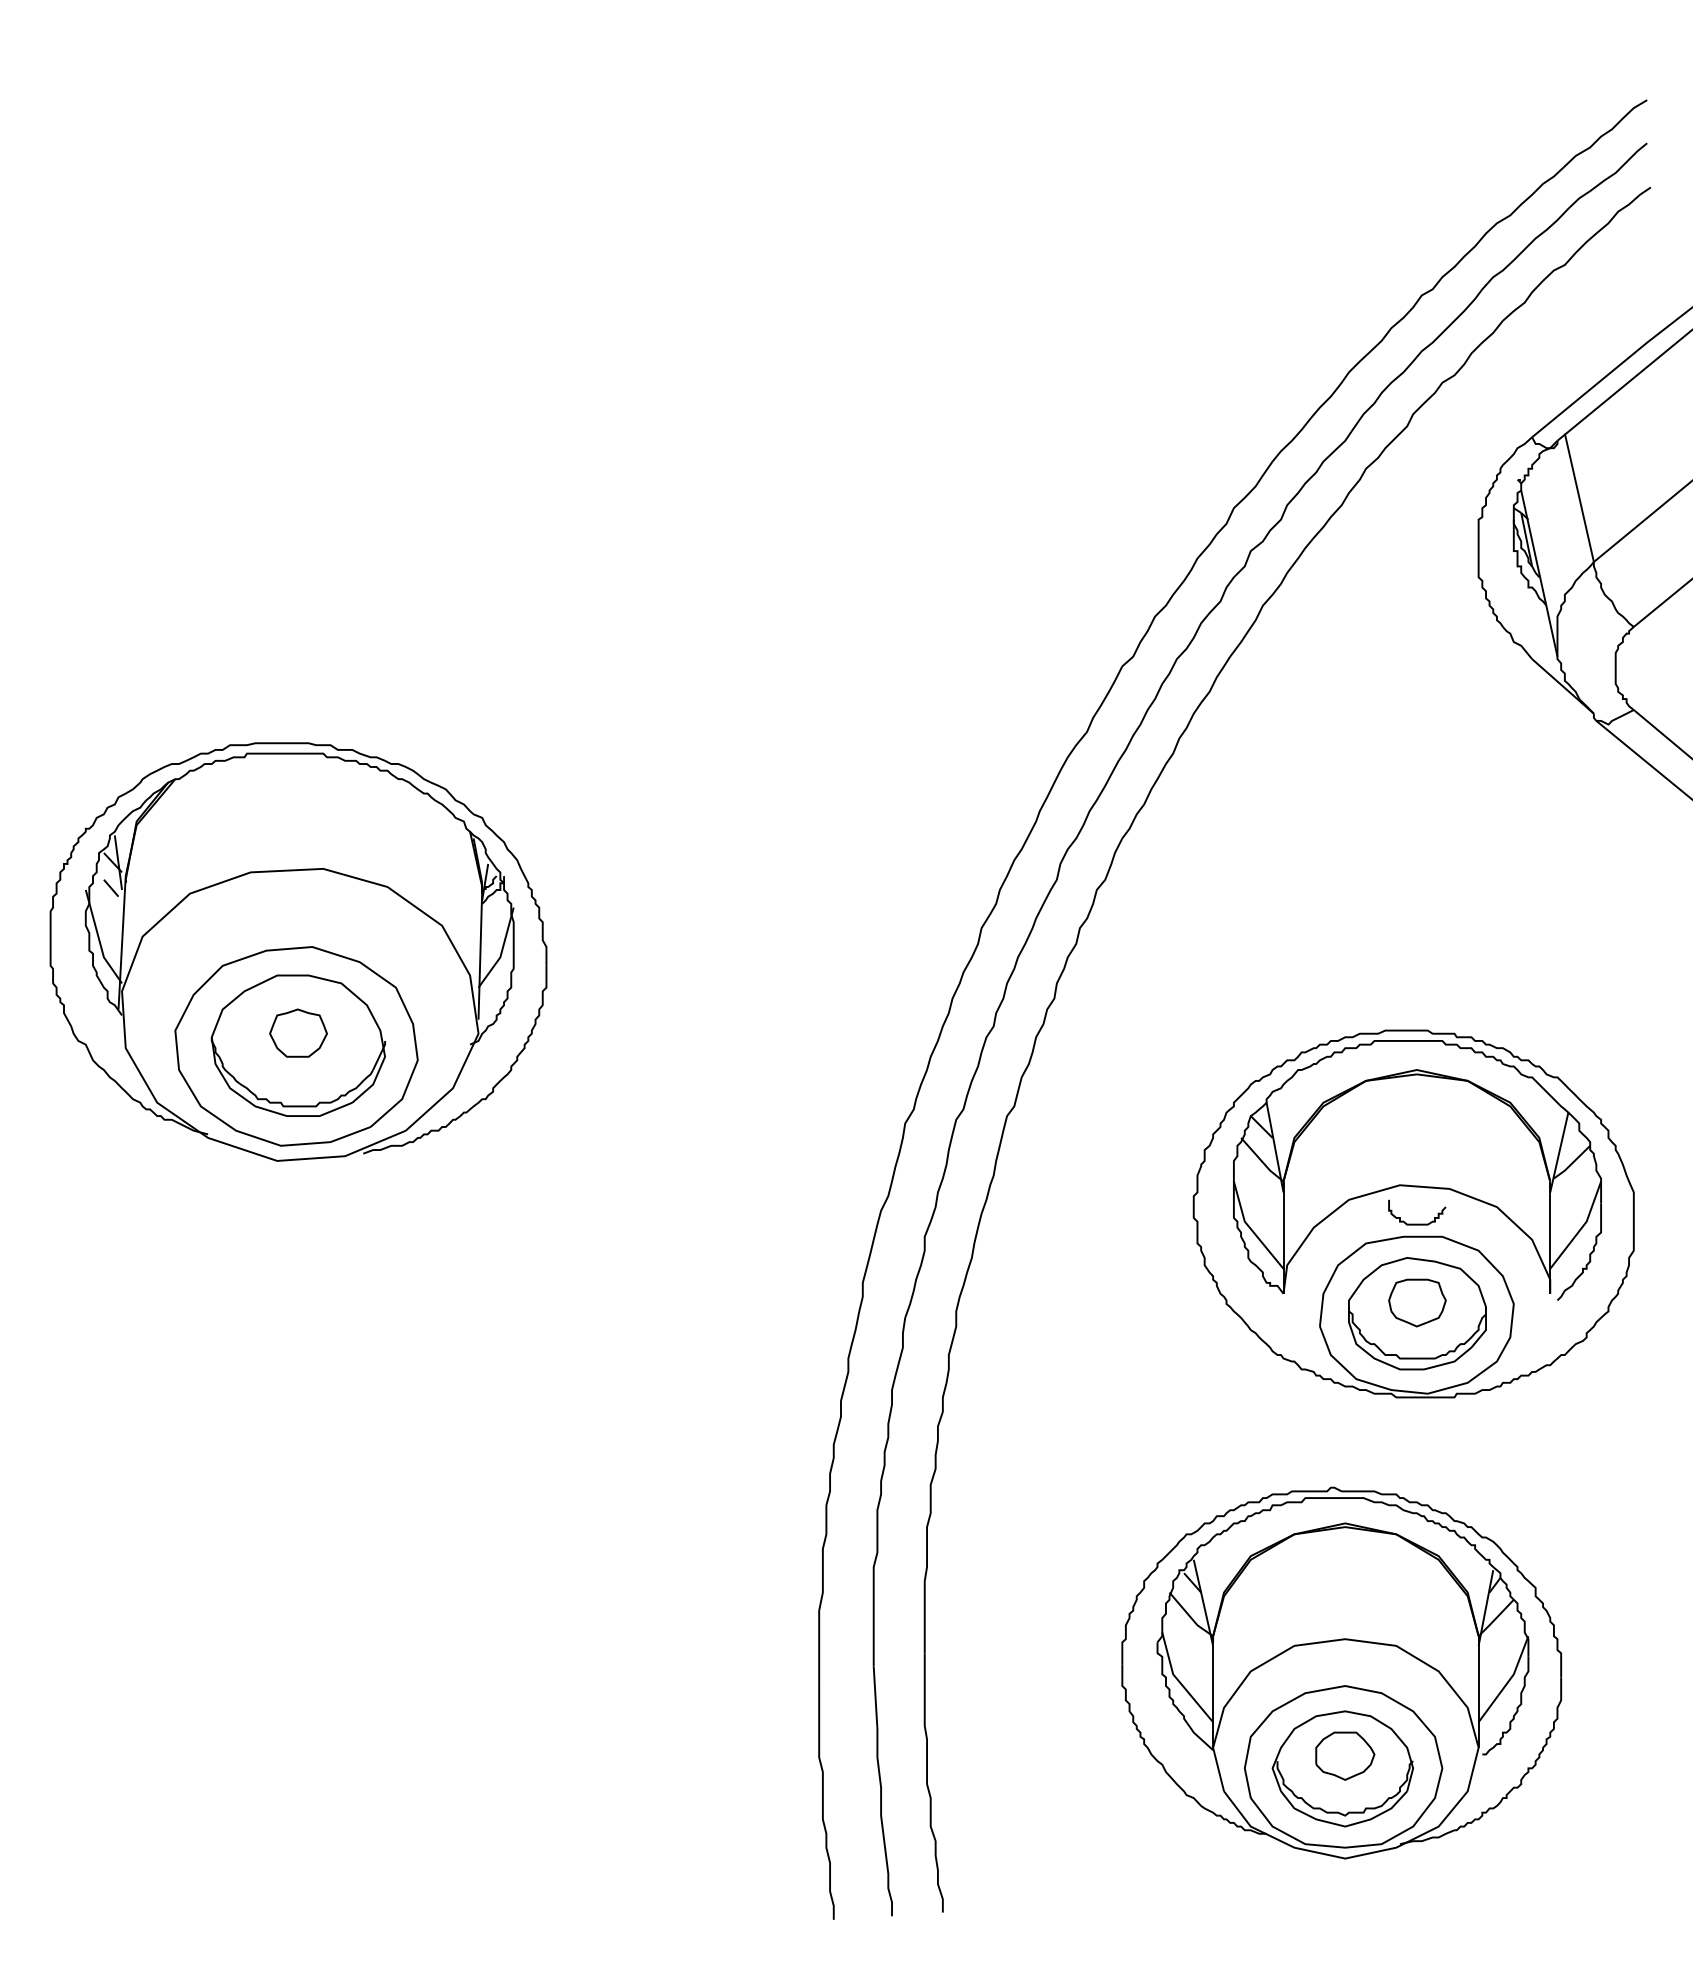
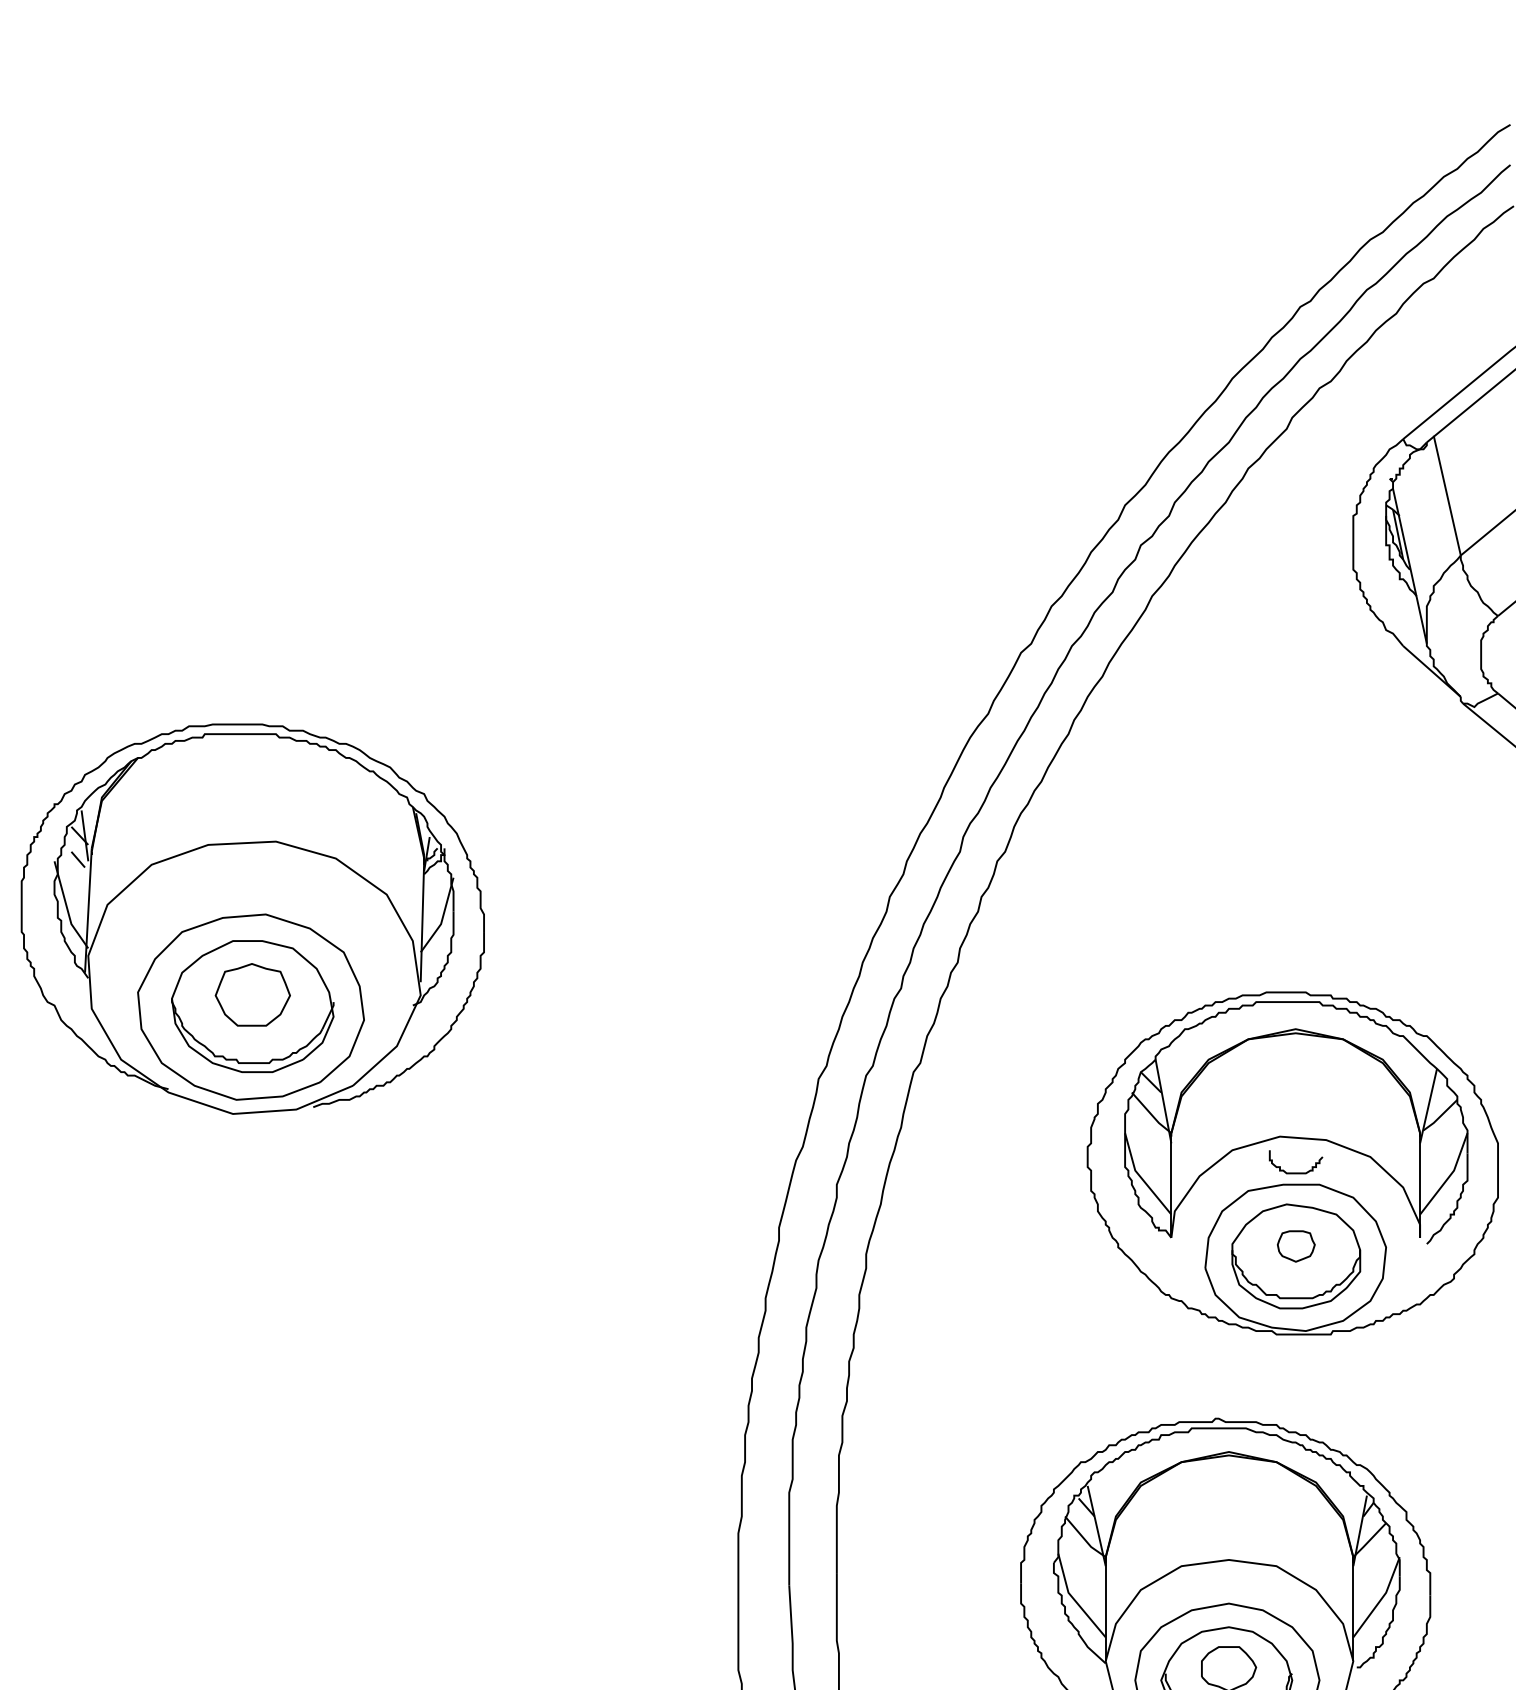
part: (298, 1032) -> (252, 994), size x1.4
part: (1417, 1302) -> (1296, 1245), size x0.7

